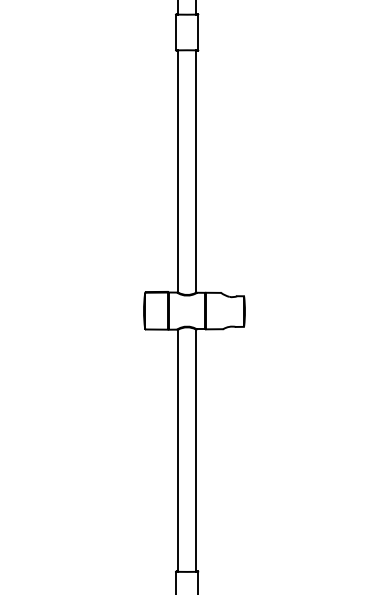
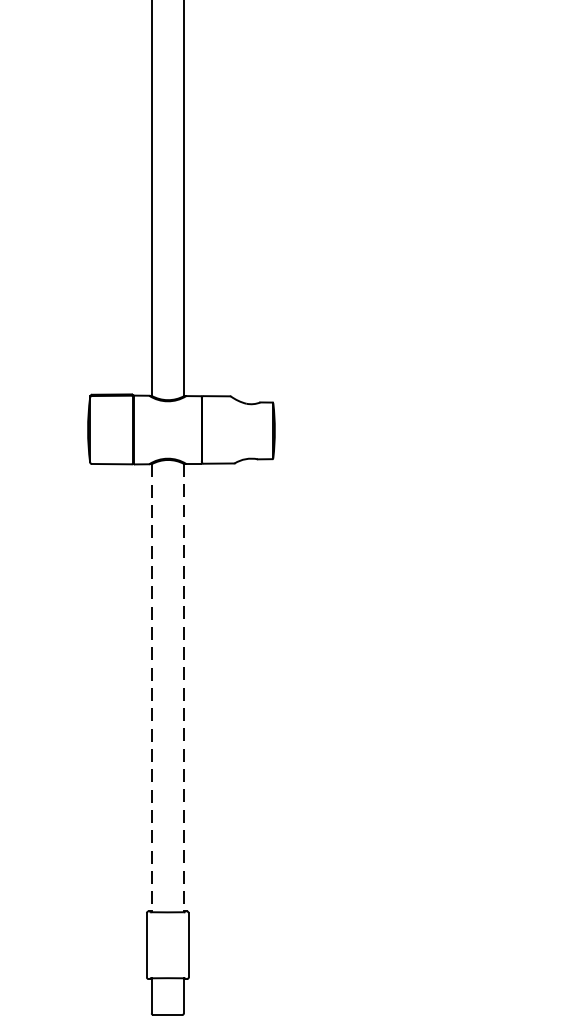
line: (178, 451) -> (151, 689), solid -> dashed
line: (195, 451) -> (183, 689), solid -> dashed

